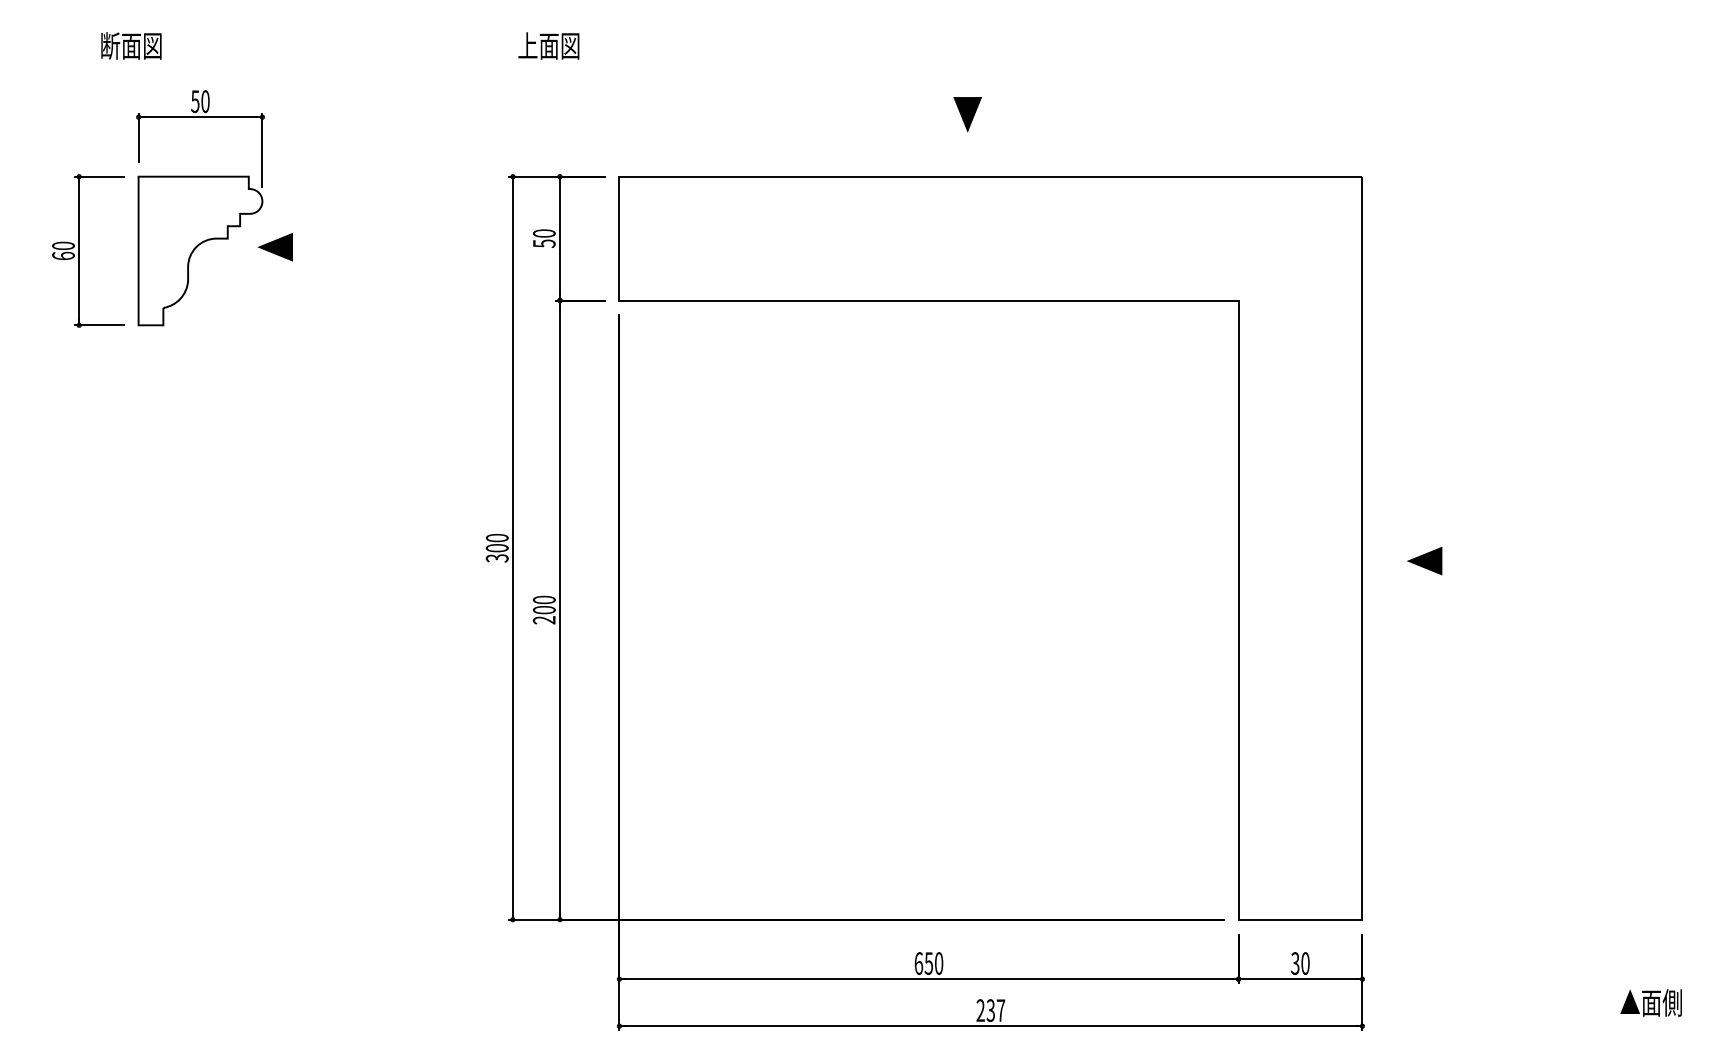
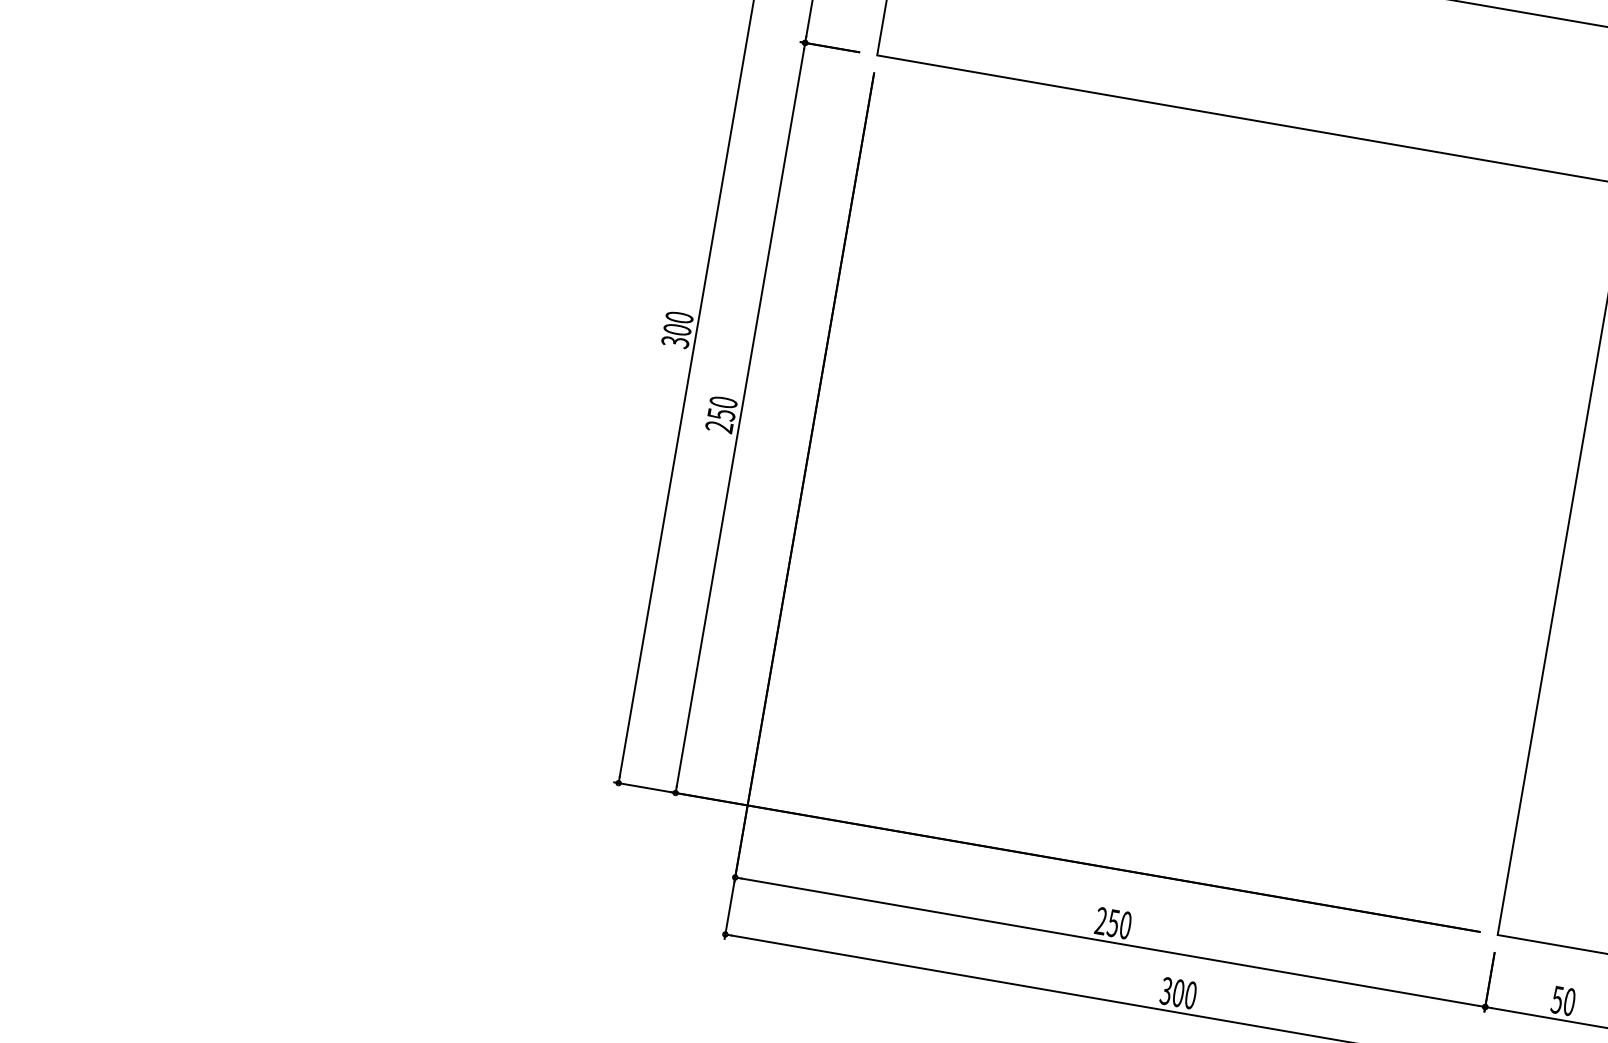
text: (543, 610) -> (720, 414), 200 -> 250
text: (918, 963) -> (1100, 921), 650 -> 250
text: (1295, 963) -> (1557, 999), 30 -> 50
text: (990, 1010) -> (1178, 993), 237 -> 300

